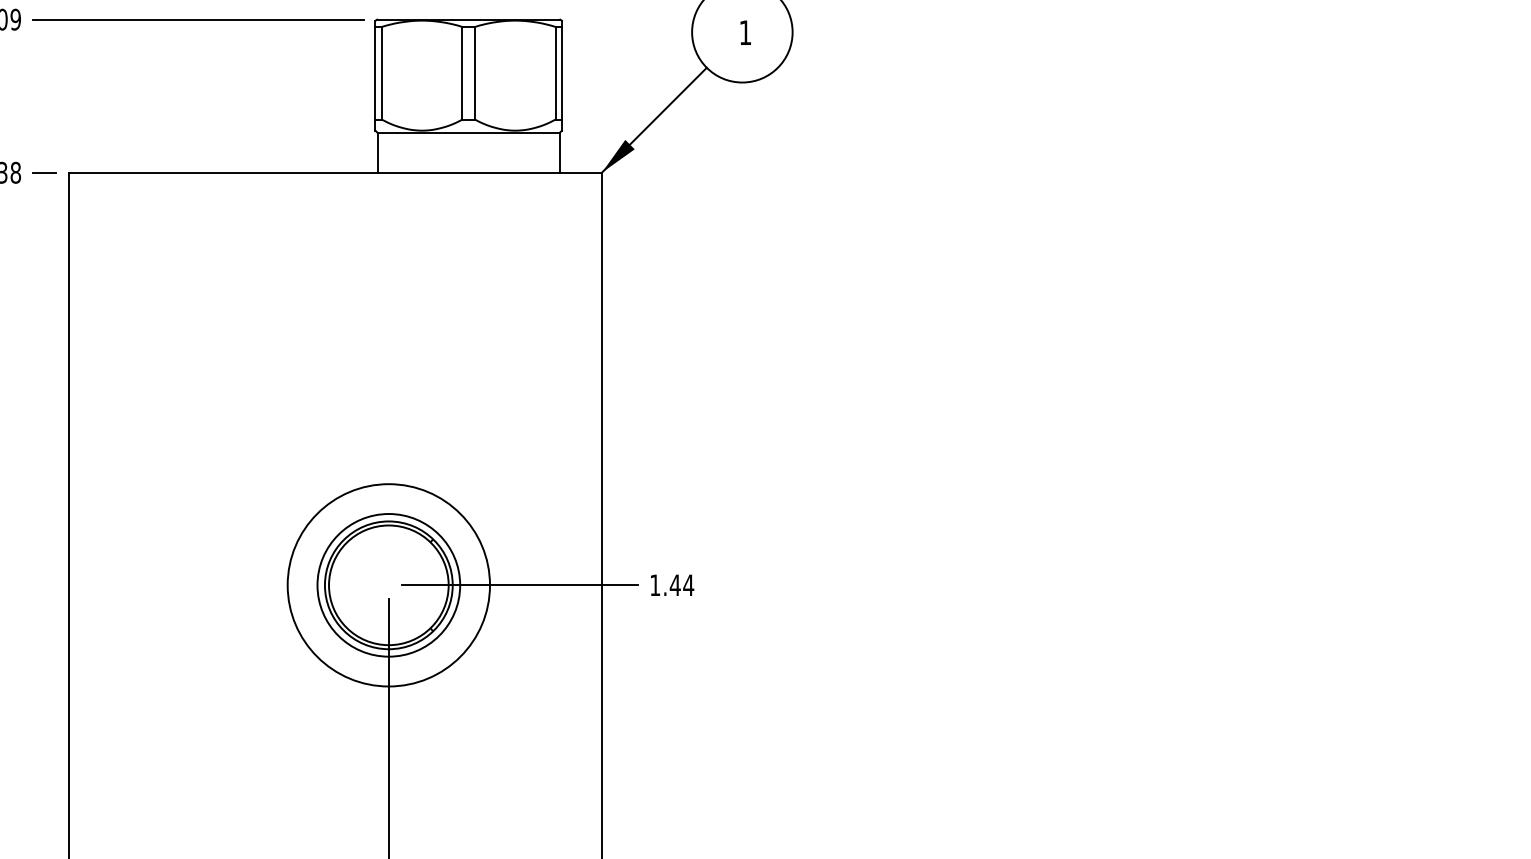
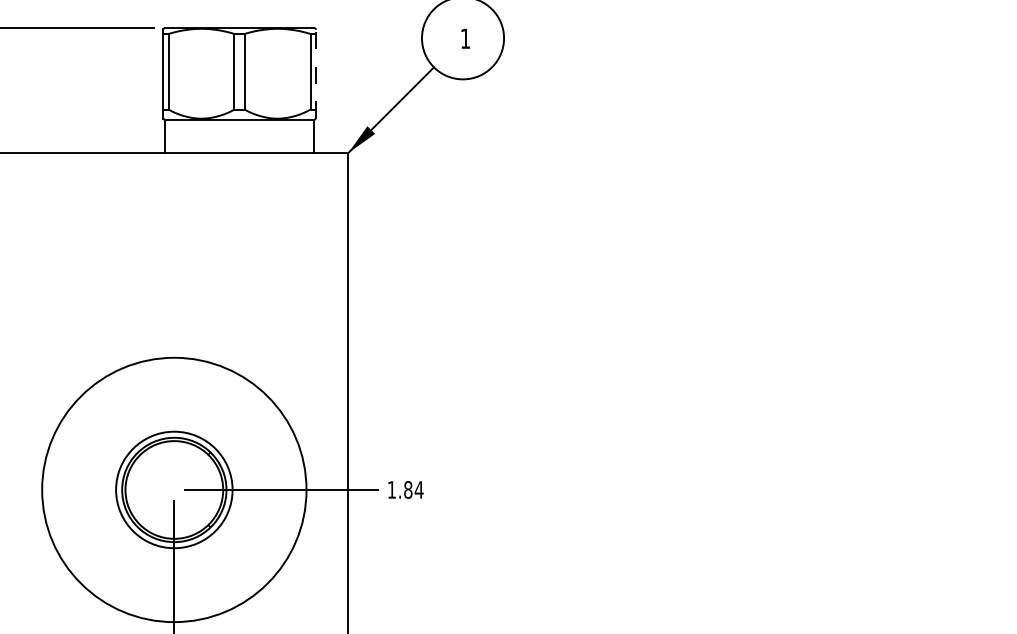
line: (561, 75) -> (315, 73), solid -> dashed
circle: (388, 585) -> (174, 490), size x1.6
text: (674, 585) -> (407, 490), 1.44 -> 1.84

